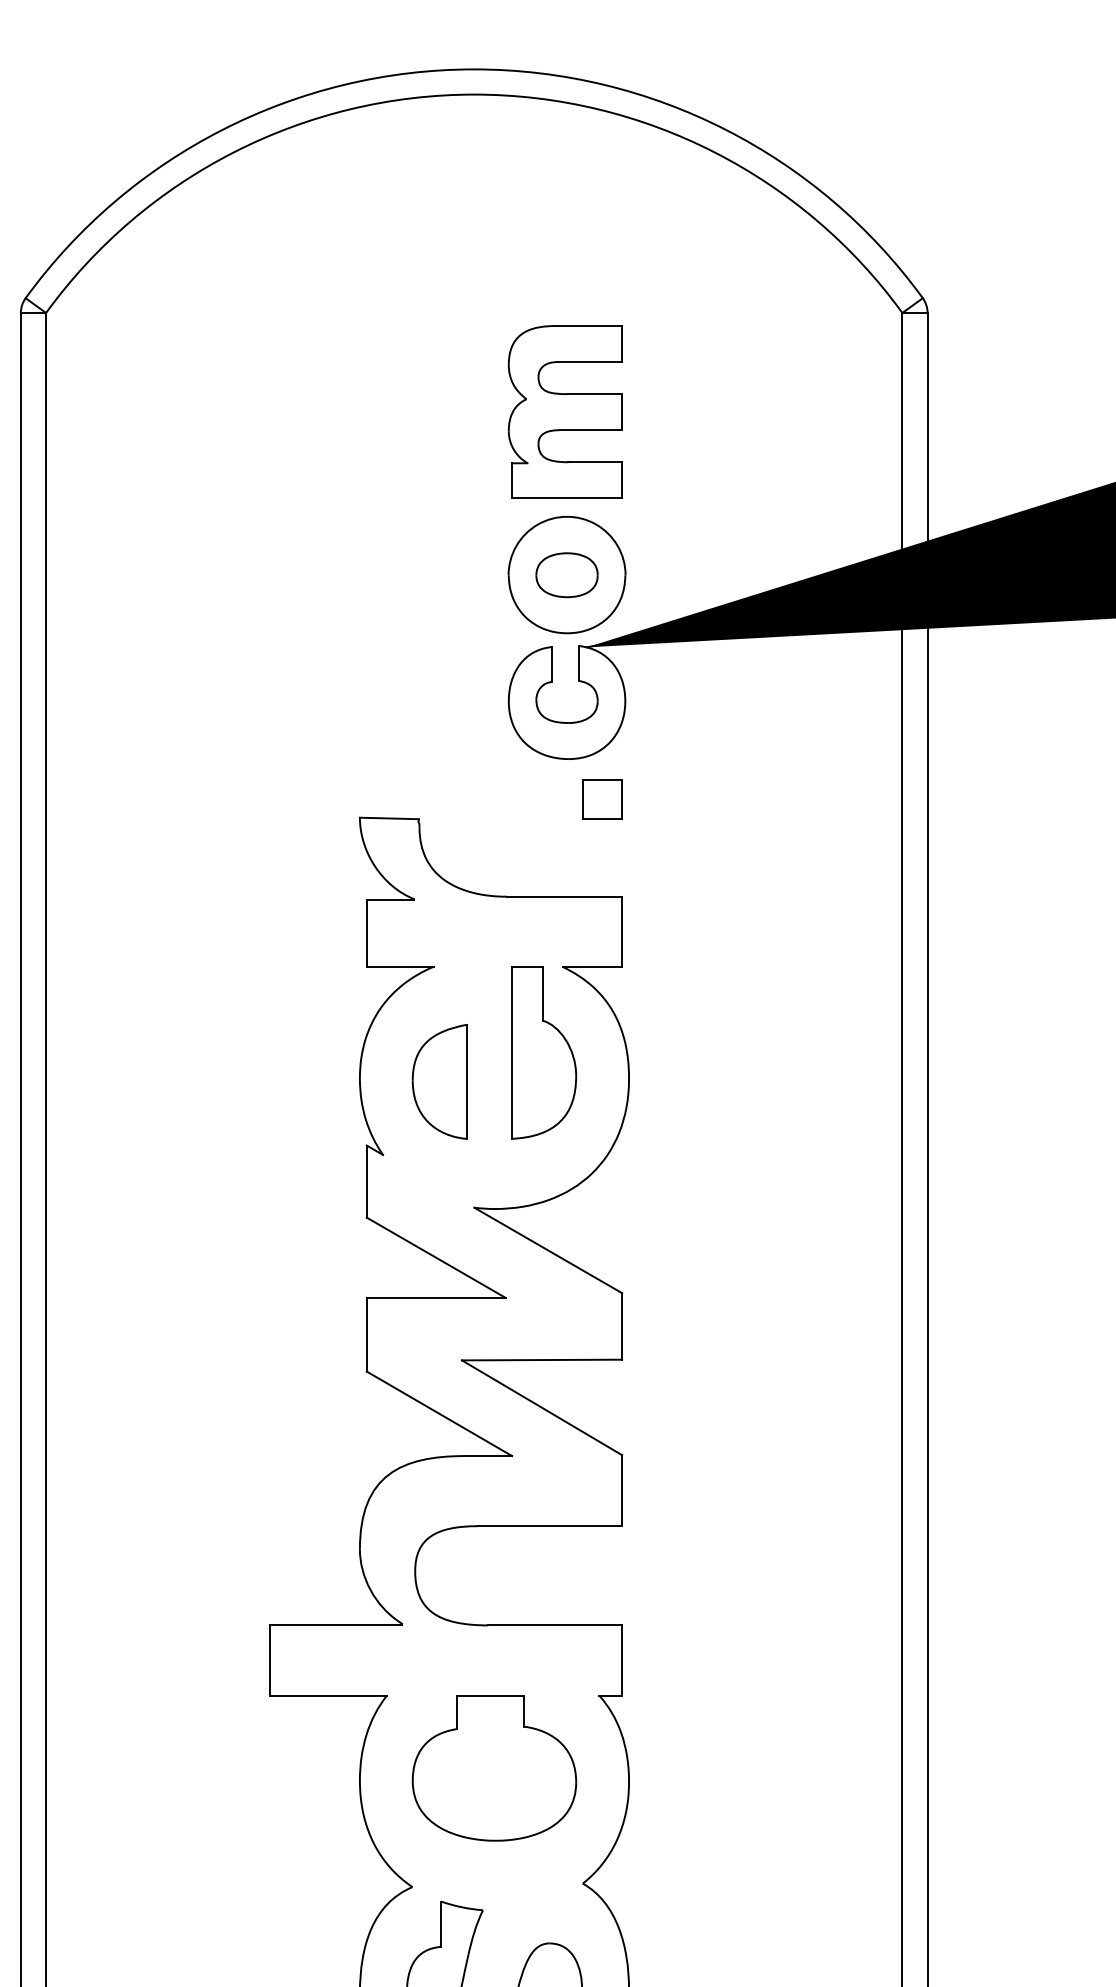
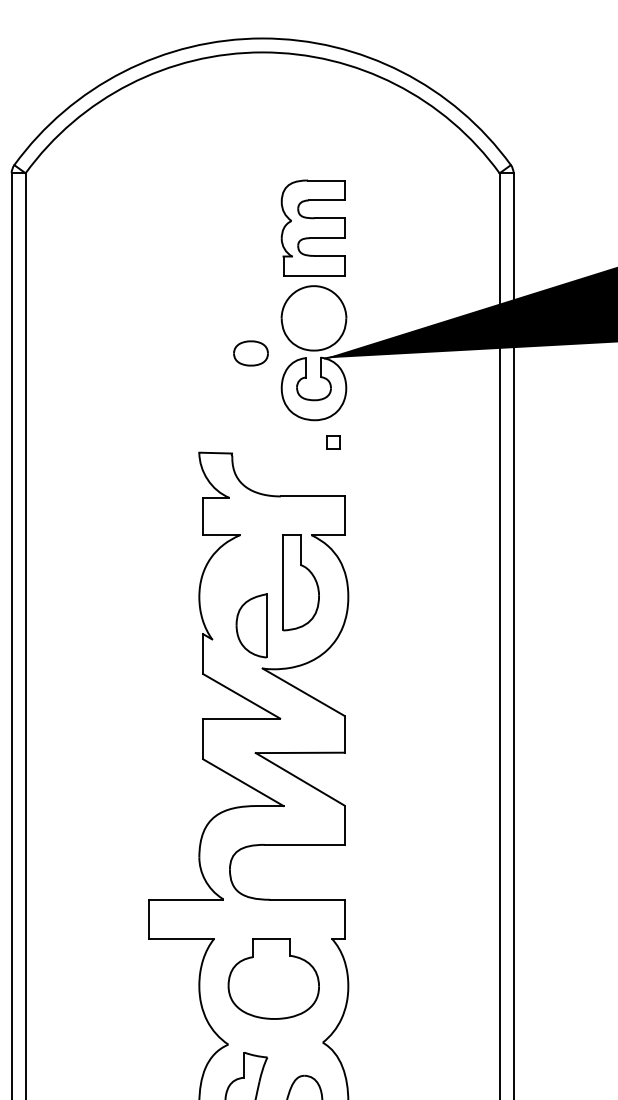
part: (566, 575) -> (250, 353), moved
part: (602, 799) -> (333, 442), size x0.6
part: (439, 1081) -> (251, 625), moved

